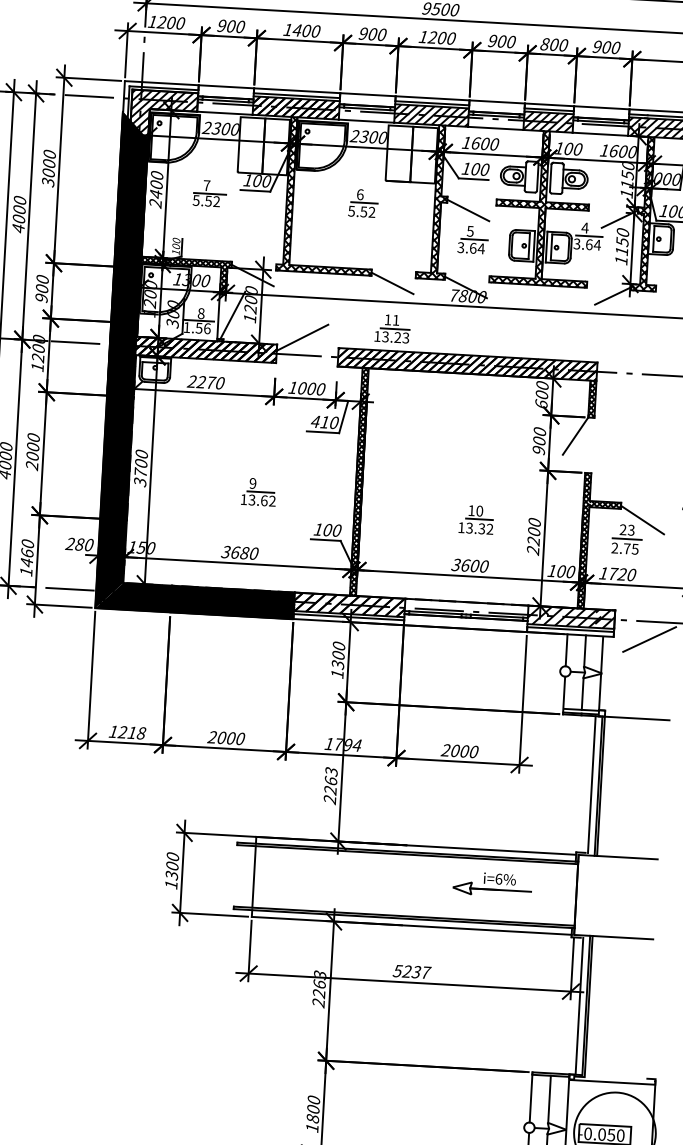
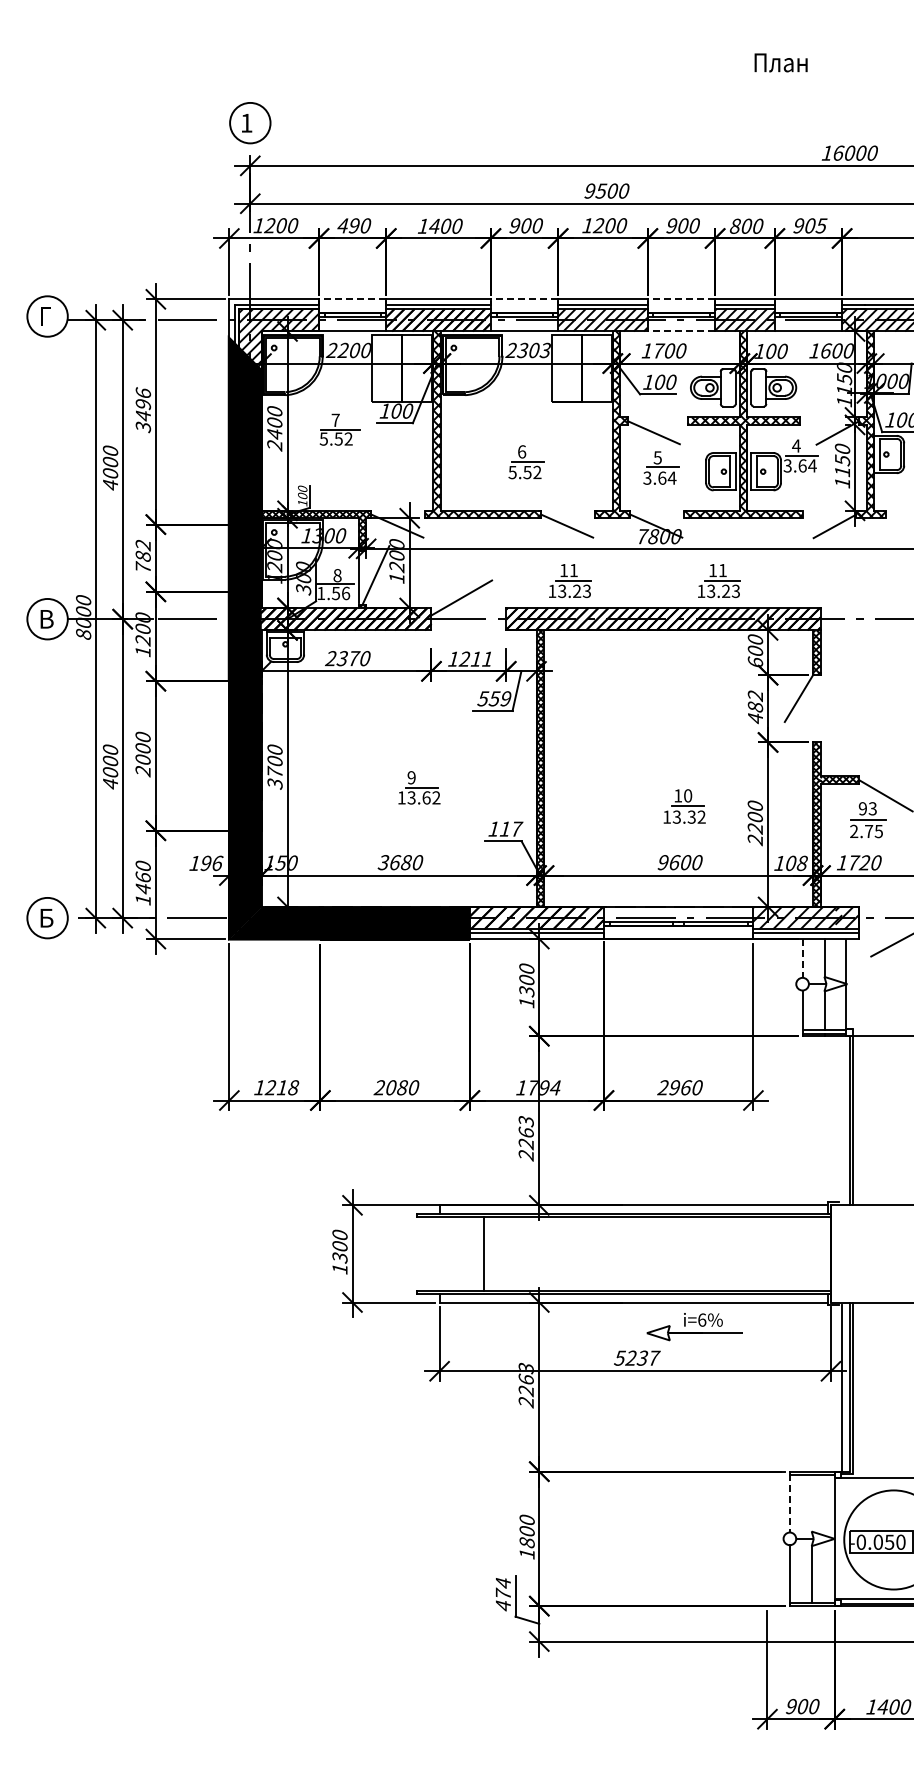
text: (226, 25) -> (348, 225), 900 -> 490
text: (615, 47) -> (821, 225), 900 -> 905
line: (226, 86) -> (352, 299), solid -> dashed
line: (367, 94) -> (524, 299), solid -> dashed
line: (497, 102) -> (681, 299), solid -> dashed
text: (215, 128) -> (342, 350), 2300 -> 2200
line: (495, 128) -> (681, 331), solid -> dashed
text: (382, 137) -> (544, 350), 2300 -> 2303
text: (476, 143) -> (659, 350), 1600 -> 1700
text: (49, 163) -> (143, 404), 3000 -> 3496
part: (363, 203) -> (526, 462), moved
text: (41, 288) -> (142, 556), 900 -> 782
part: (515, 335) -> (719, 580), added
text: (200, 382) -> (341, 658), 2270 -> 2370
text: (311, 388) -> (475, 658), 1000 -> 1211
text: (324, 422) -> (494, 698), 410 -> 559
text: (539, 441) -> (755, 707), 900 -> 482
text: (332, 529) -> (511, 828), 100 -> 117
text: (622, 529) -> (862, 808), 23 -> 93
text: (79, 543) -> (205, 862), 280 -> 196
text: (455, 564) -> (662, 862), 3600 -> 9600
text: (570, 572) -> (801, 863), 100 -> 108
line: (566, 650) -> (802, 958), solid -> dashed
text: (231, 738) -> (402, 1087), 2000 -> 2080
text: (460, 750) -> (680, 1087), 2000 -> 2960
line: (592, 784) -> (842, 1119), removed
line: (254, 876) -> (483, 1253), moved
part: (492, 884) -> (694, 1327), moved
line: (530, 1098) -> (789, 1503), solid -> dashed
line: (549, 1099) -> (812, 1503), removed

